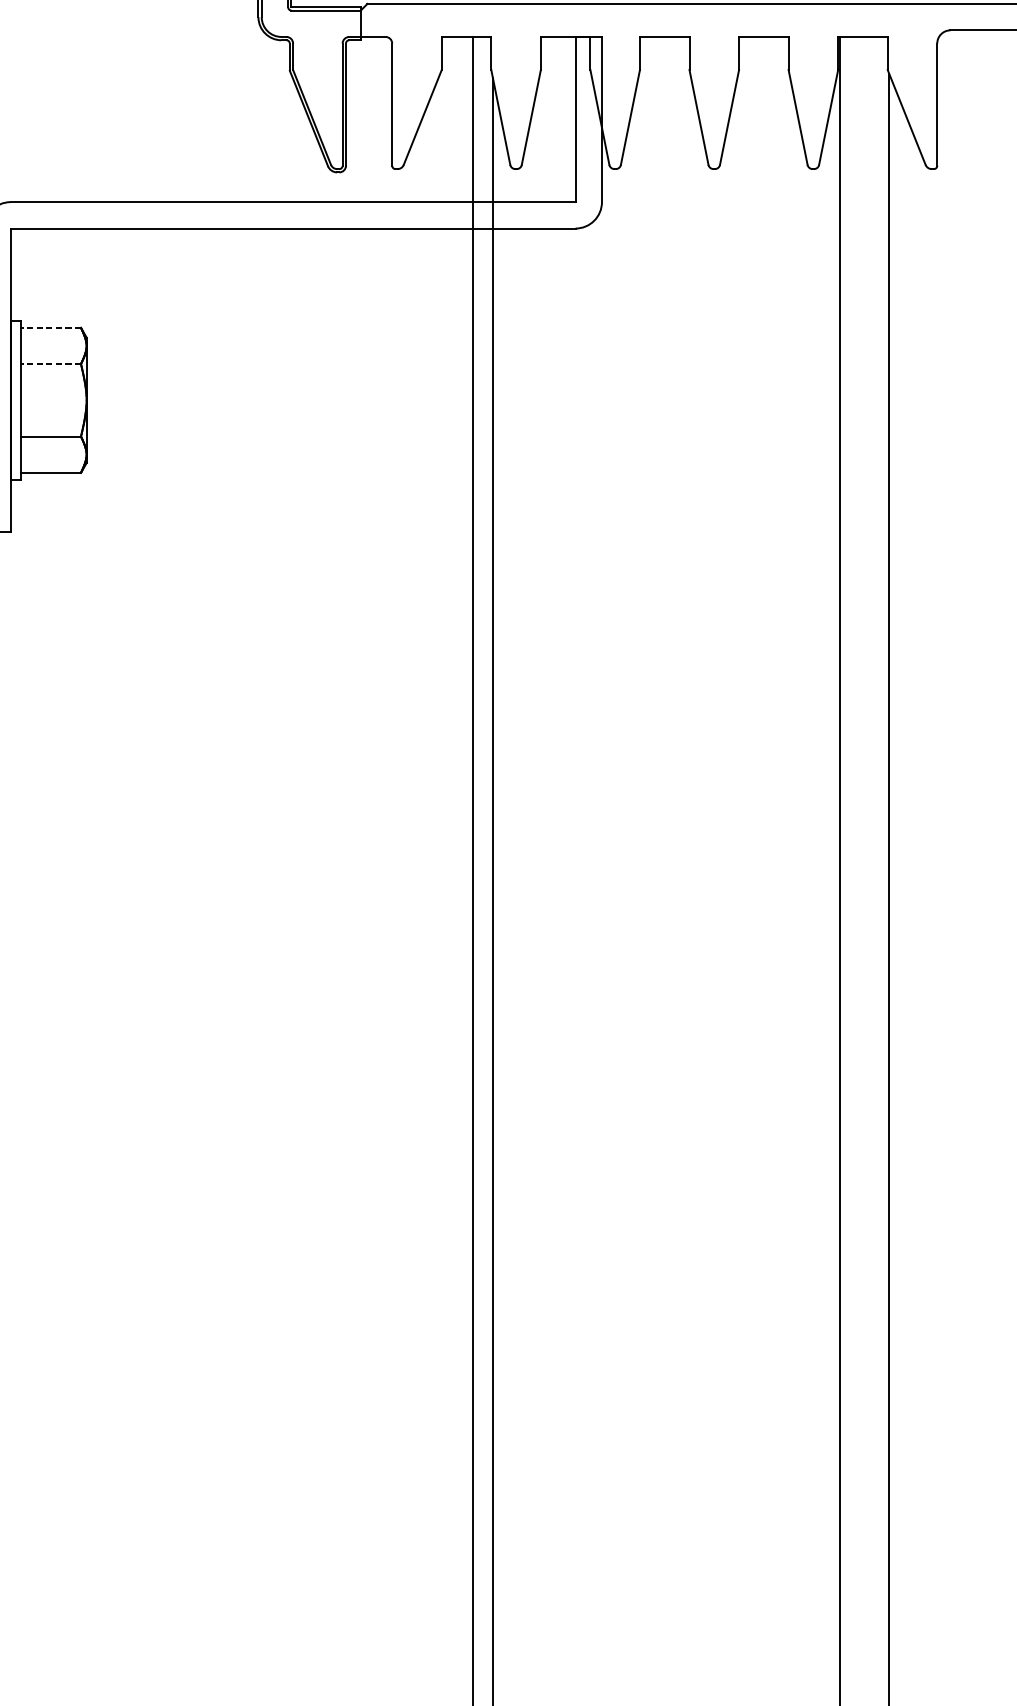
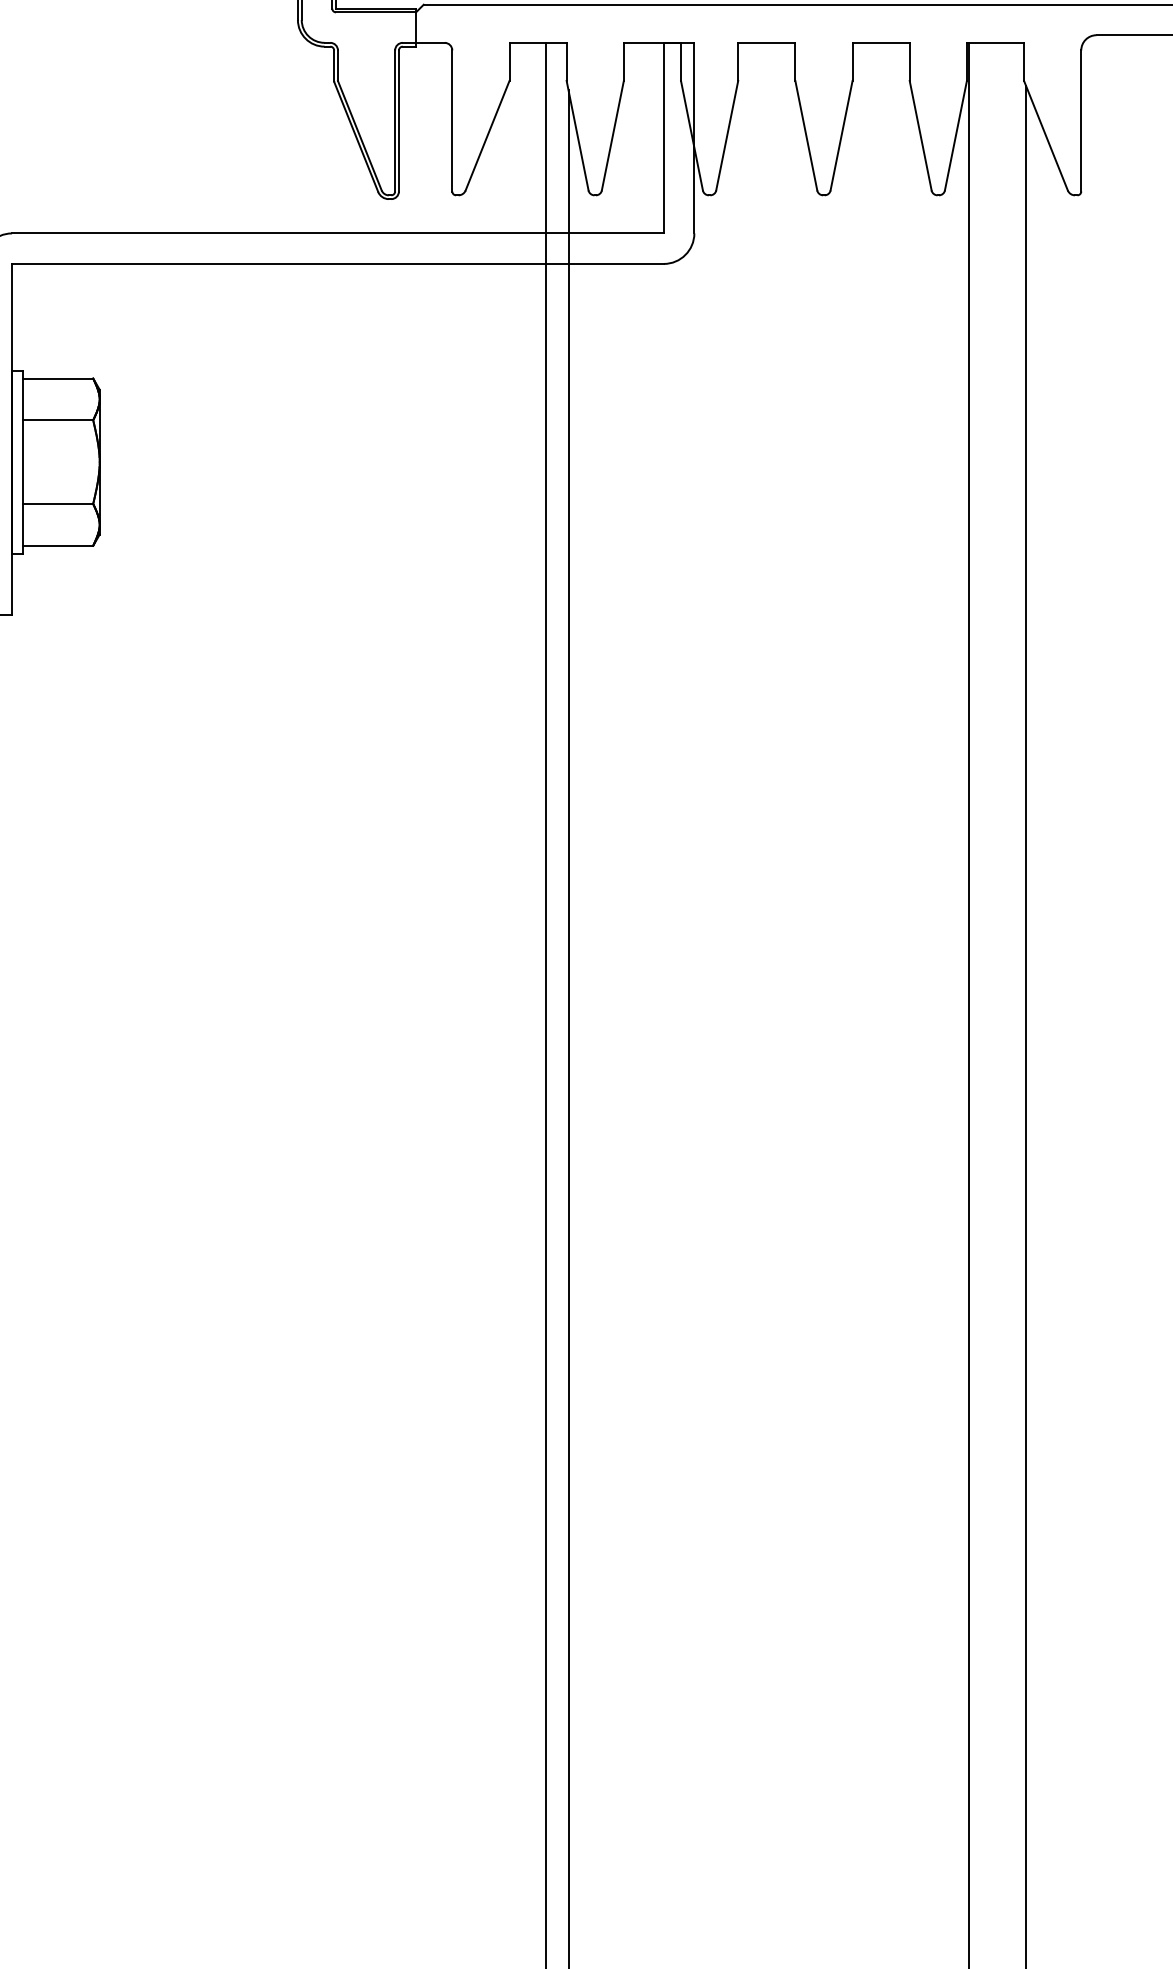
line: (50, 327) -> (58, 378), dashed -> solid
line: (50, 364) -> (58, 420), dashed -> solid

